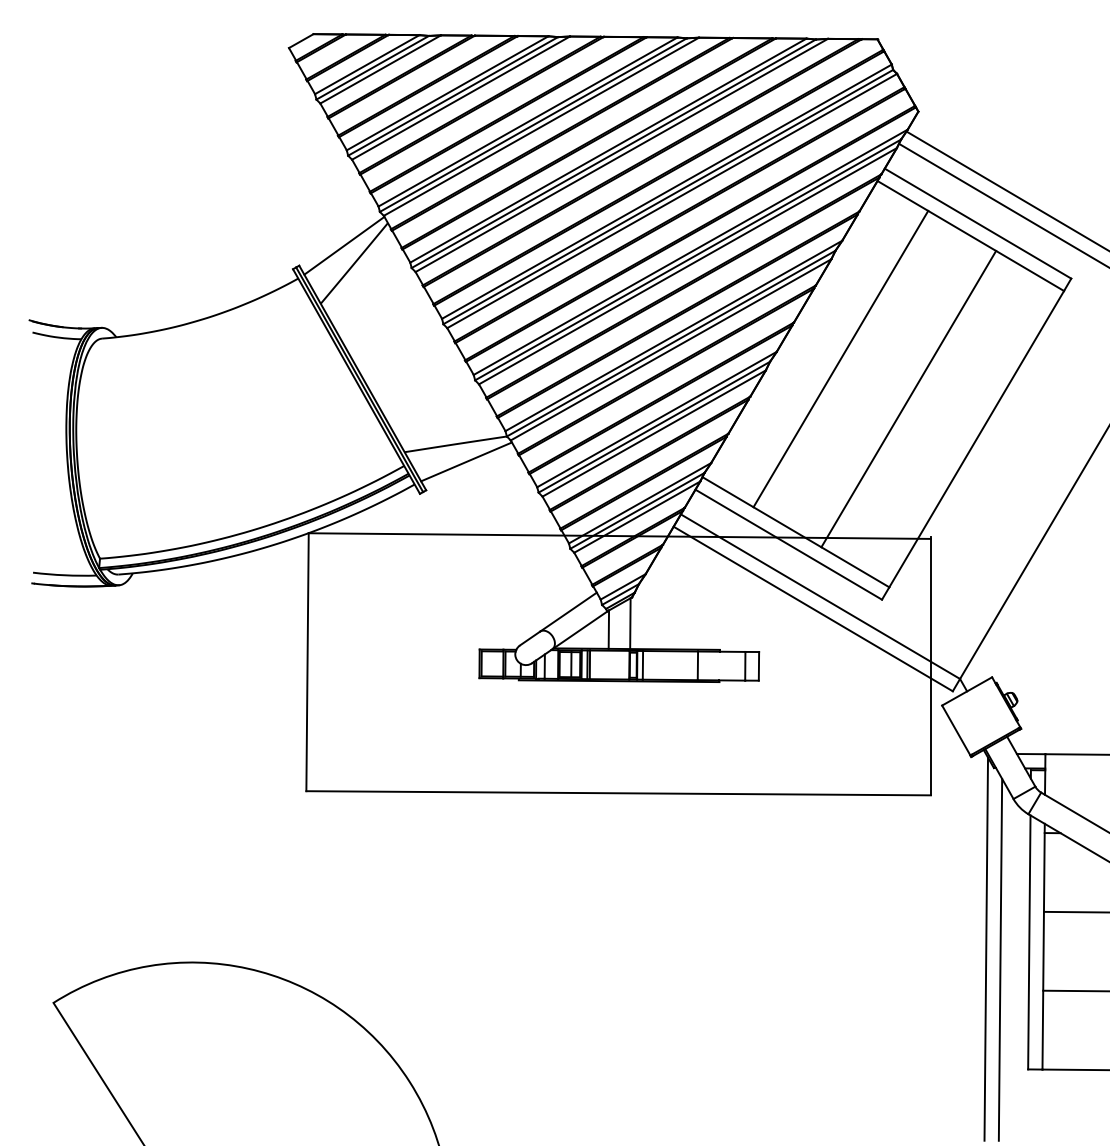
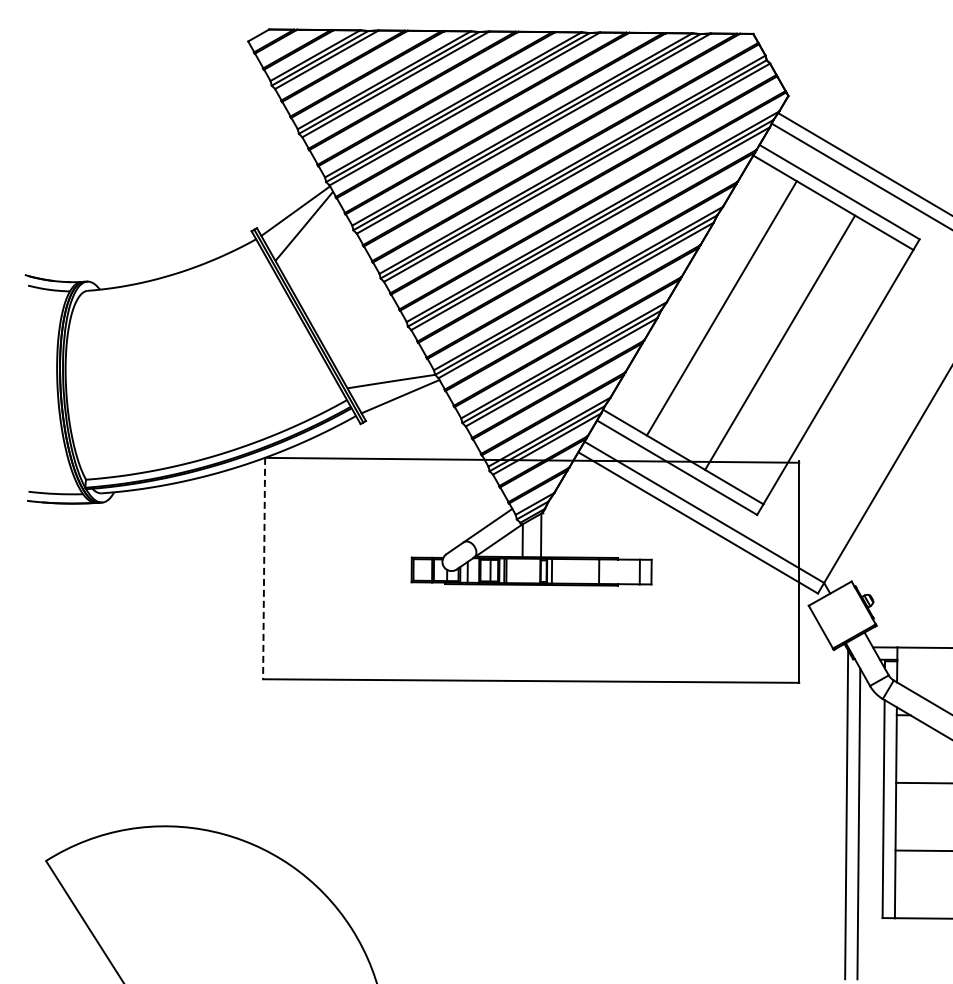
line: (307, 662) -> (264, 568), solid -> dashed

